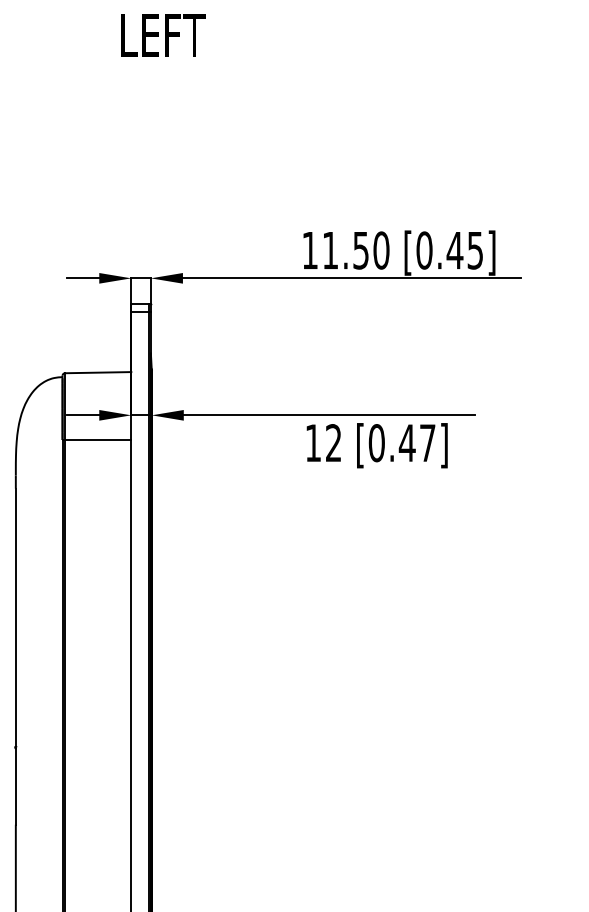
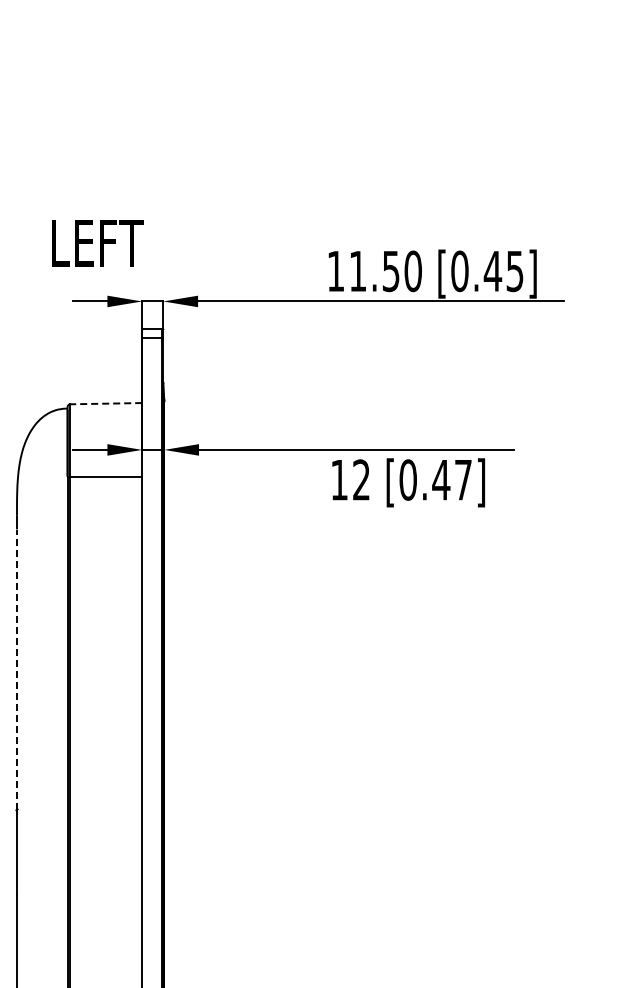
text: (163, 35) -> (97, 243), moved
line: (98, 372) -> (106, 403), solid -> dashed
line: (16, 617) -> (17, 669), solid -> dashed

